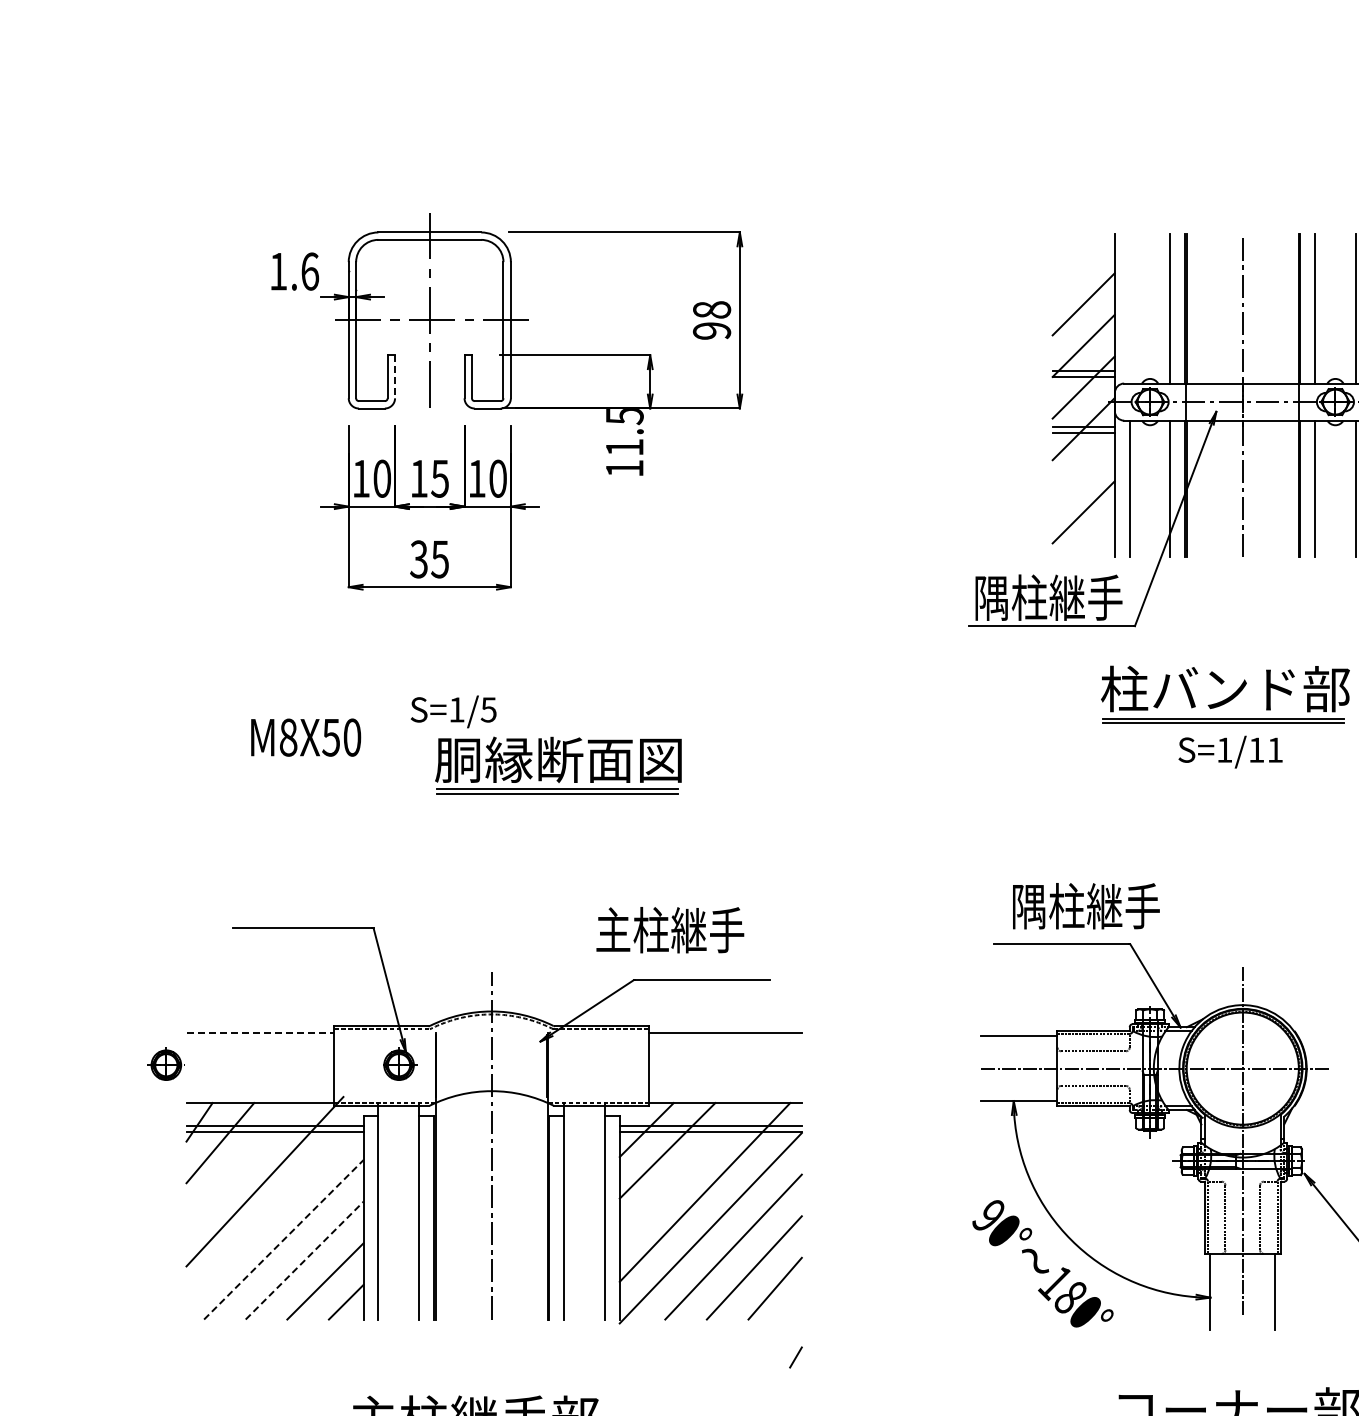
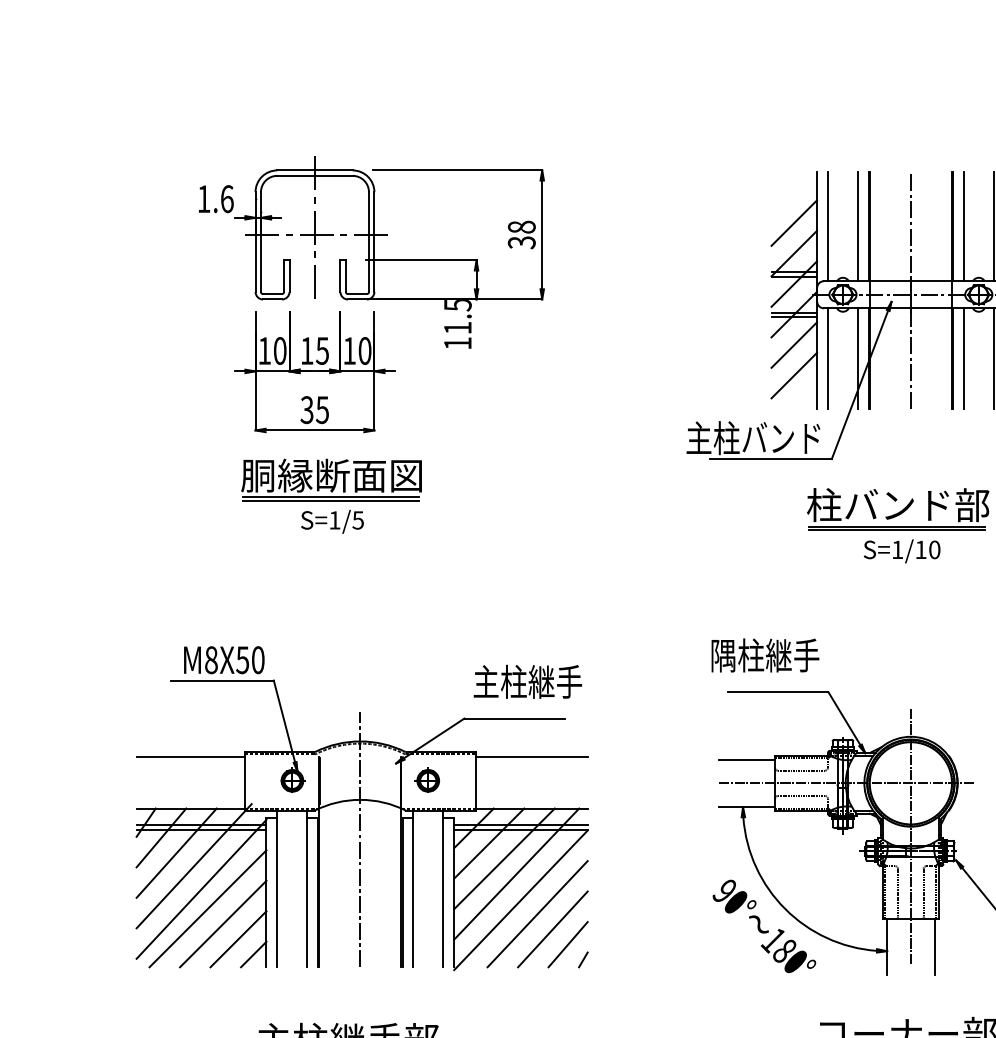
line: (1129, 308) -> (827, 226), added
text: (712, 331) -> (522, 243), 98 -> 38
line: (395, 376) -> (289, 276), dashed -> solid
line: (1083, 470) -> (794, 344), added
text: (1029, 597) -> (754, 438), 隅柱継手 -> 主柱バンド
text: (306, 737) -> (224, 660), moved
text: (1275, 749) -> (934, 549), S=1/11 -> S=1/10
part: (558, 765) -> (331, 479), moved
text: (1086, 906) -> (765, 655), moved
text: (670, 930) -> (528, 682), moved
line: (260, 1032) -> (190, 756), dashed -> solid
part: (165, 1063) -> (427, 779), moved
line: (240, 1163) -> (176, 852), added
line: (687, 1171) -> (503, 858), added
line: (274, 1213) -> (201, 889), added
line: (283, 1239) -> (207, 908), dashed -> solid
line: (305, 1260) -> (223, 923), dashed -> solid
line: (795, 1357) -> (583, 959), moved

